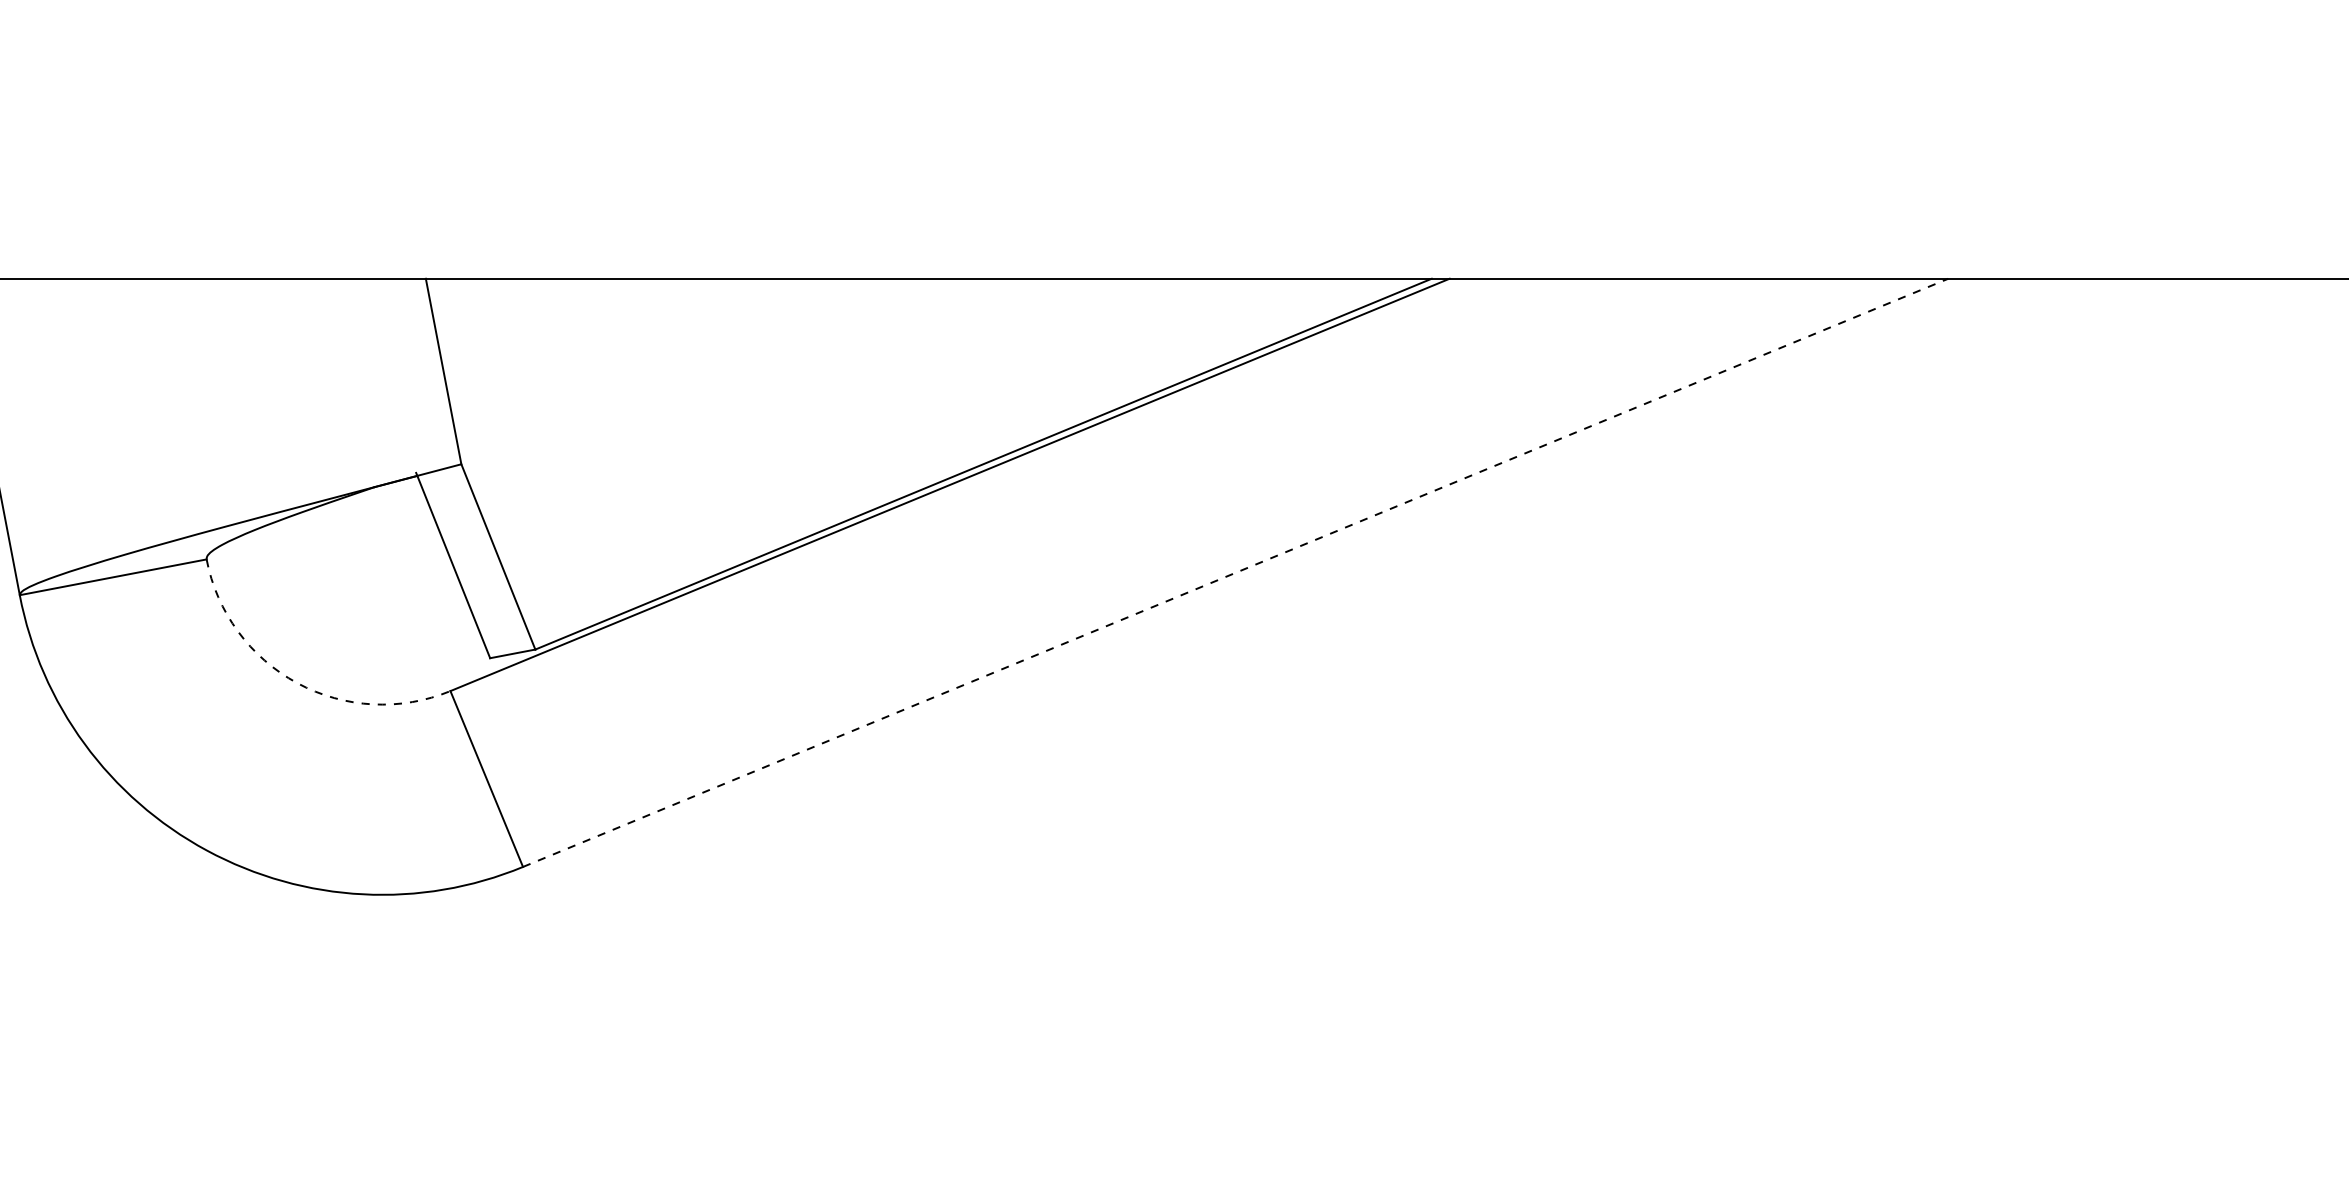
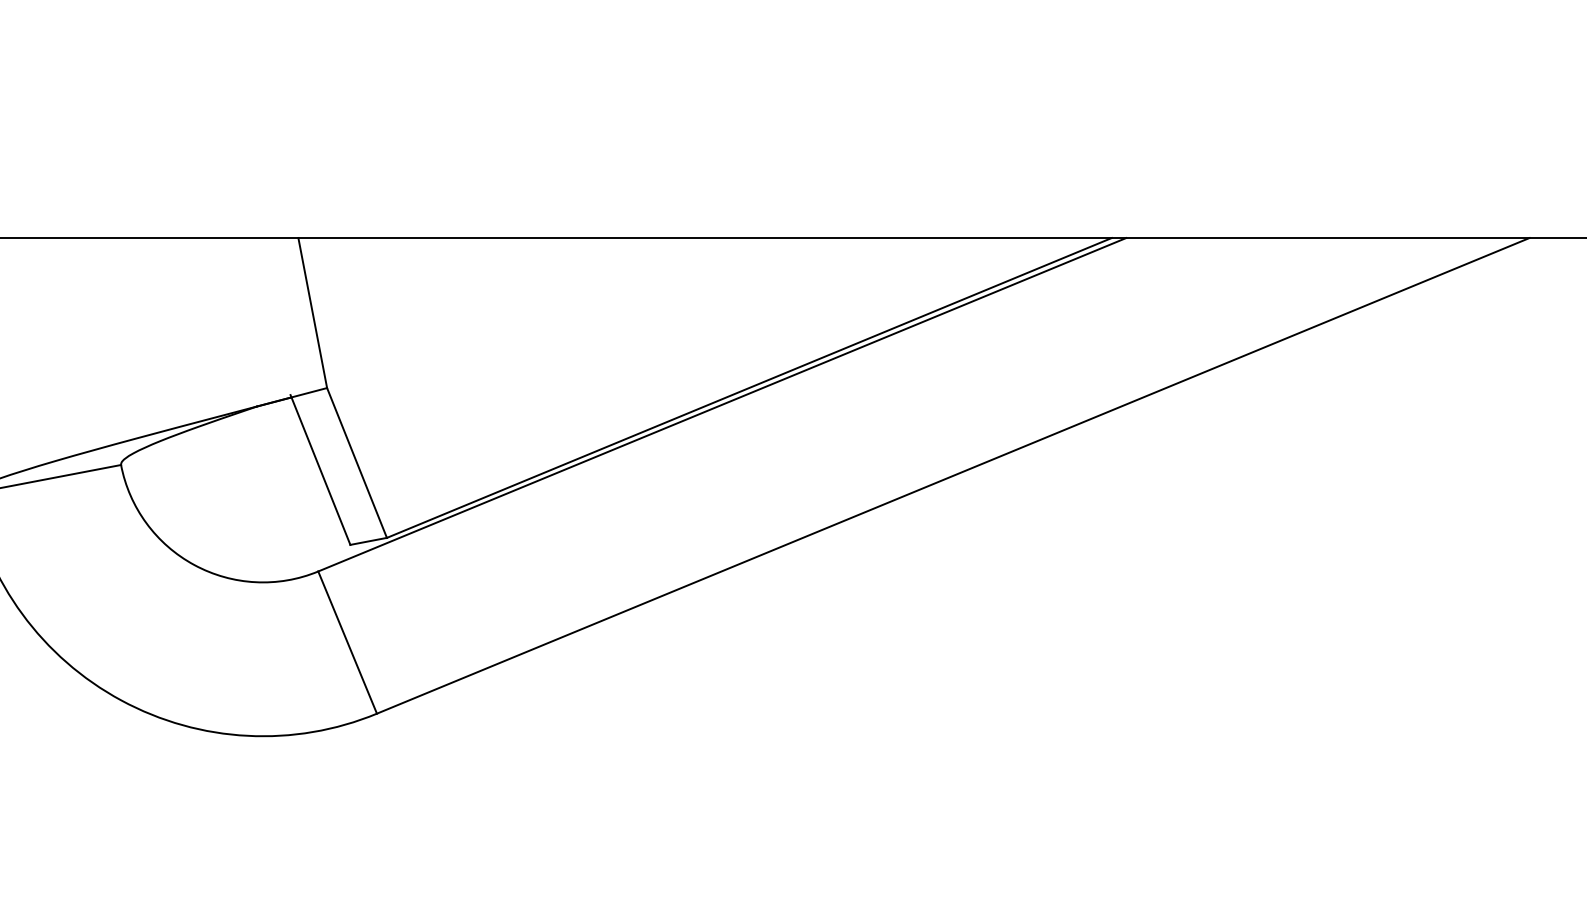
line: (1235, 572) -> (953, 475), dashed -> solid
arc: (297, 683) -> (194, 565), dashed -> solid

